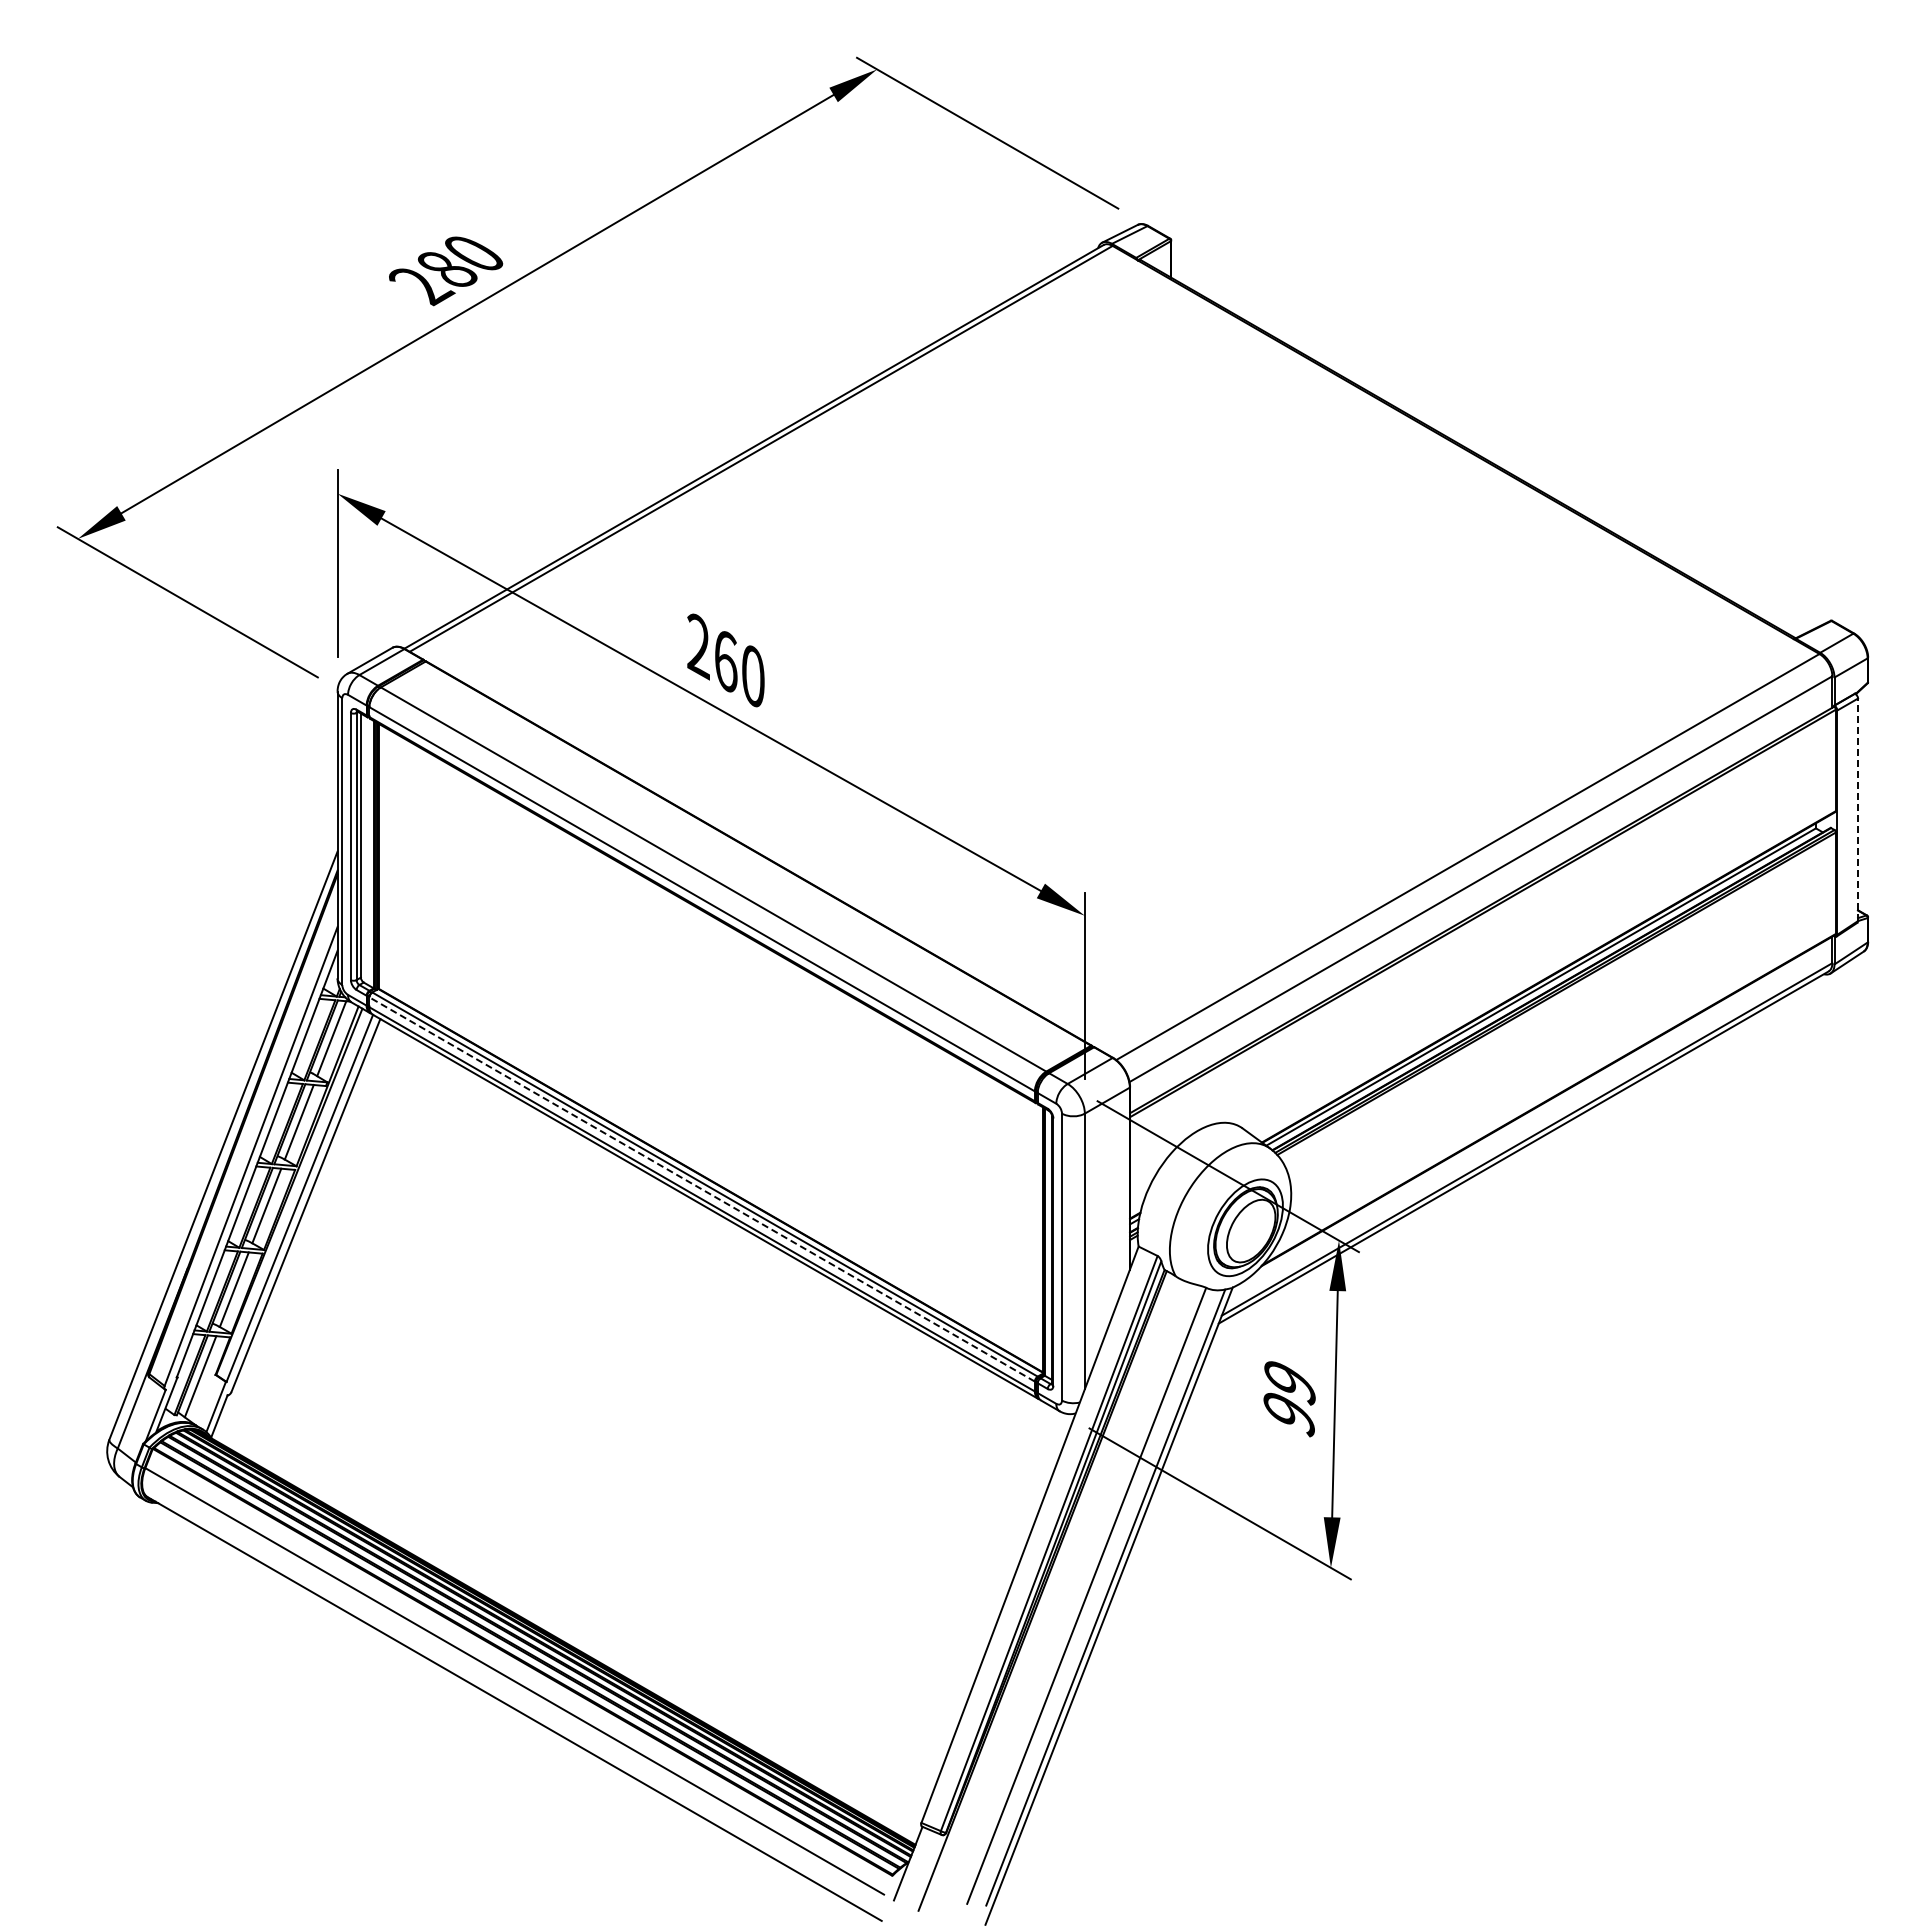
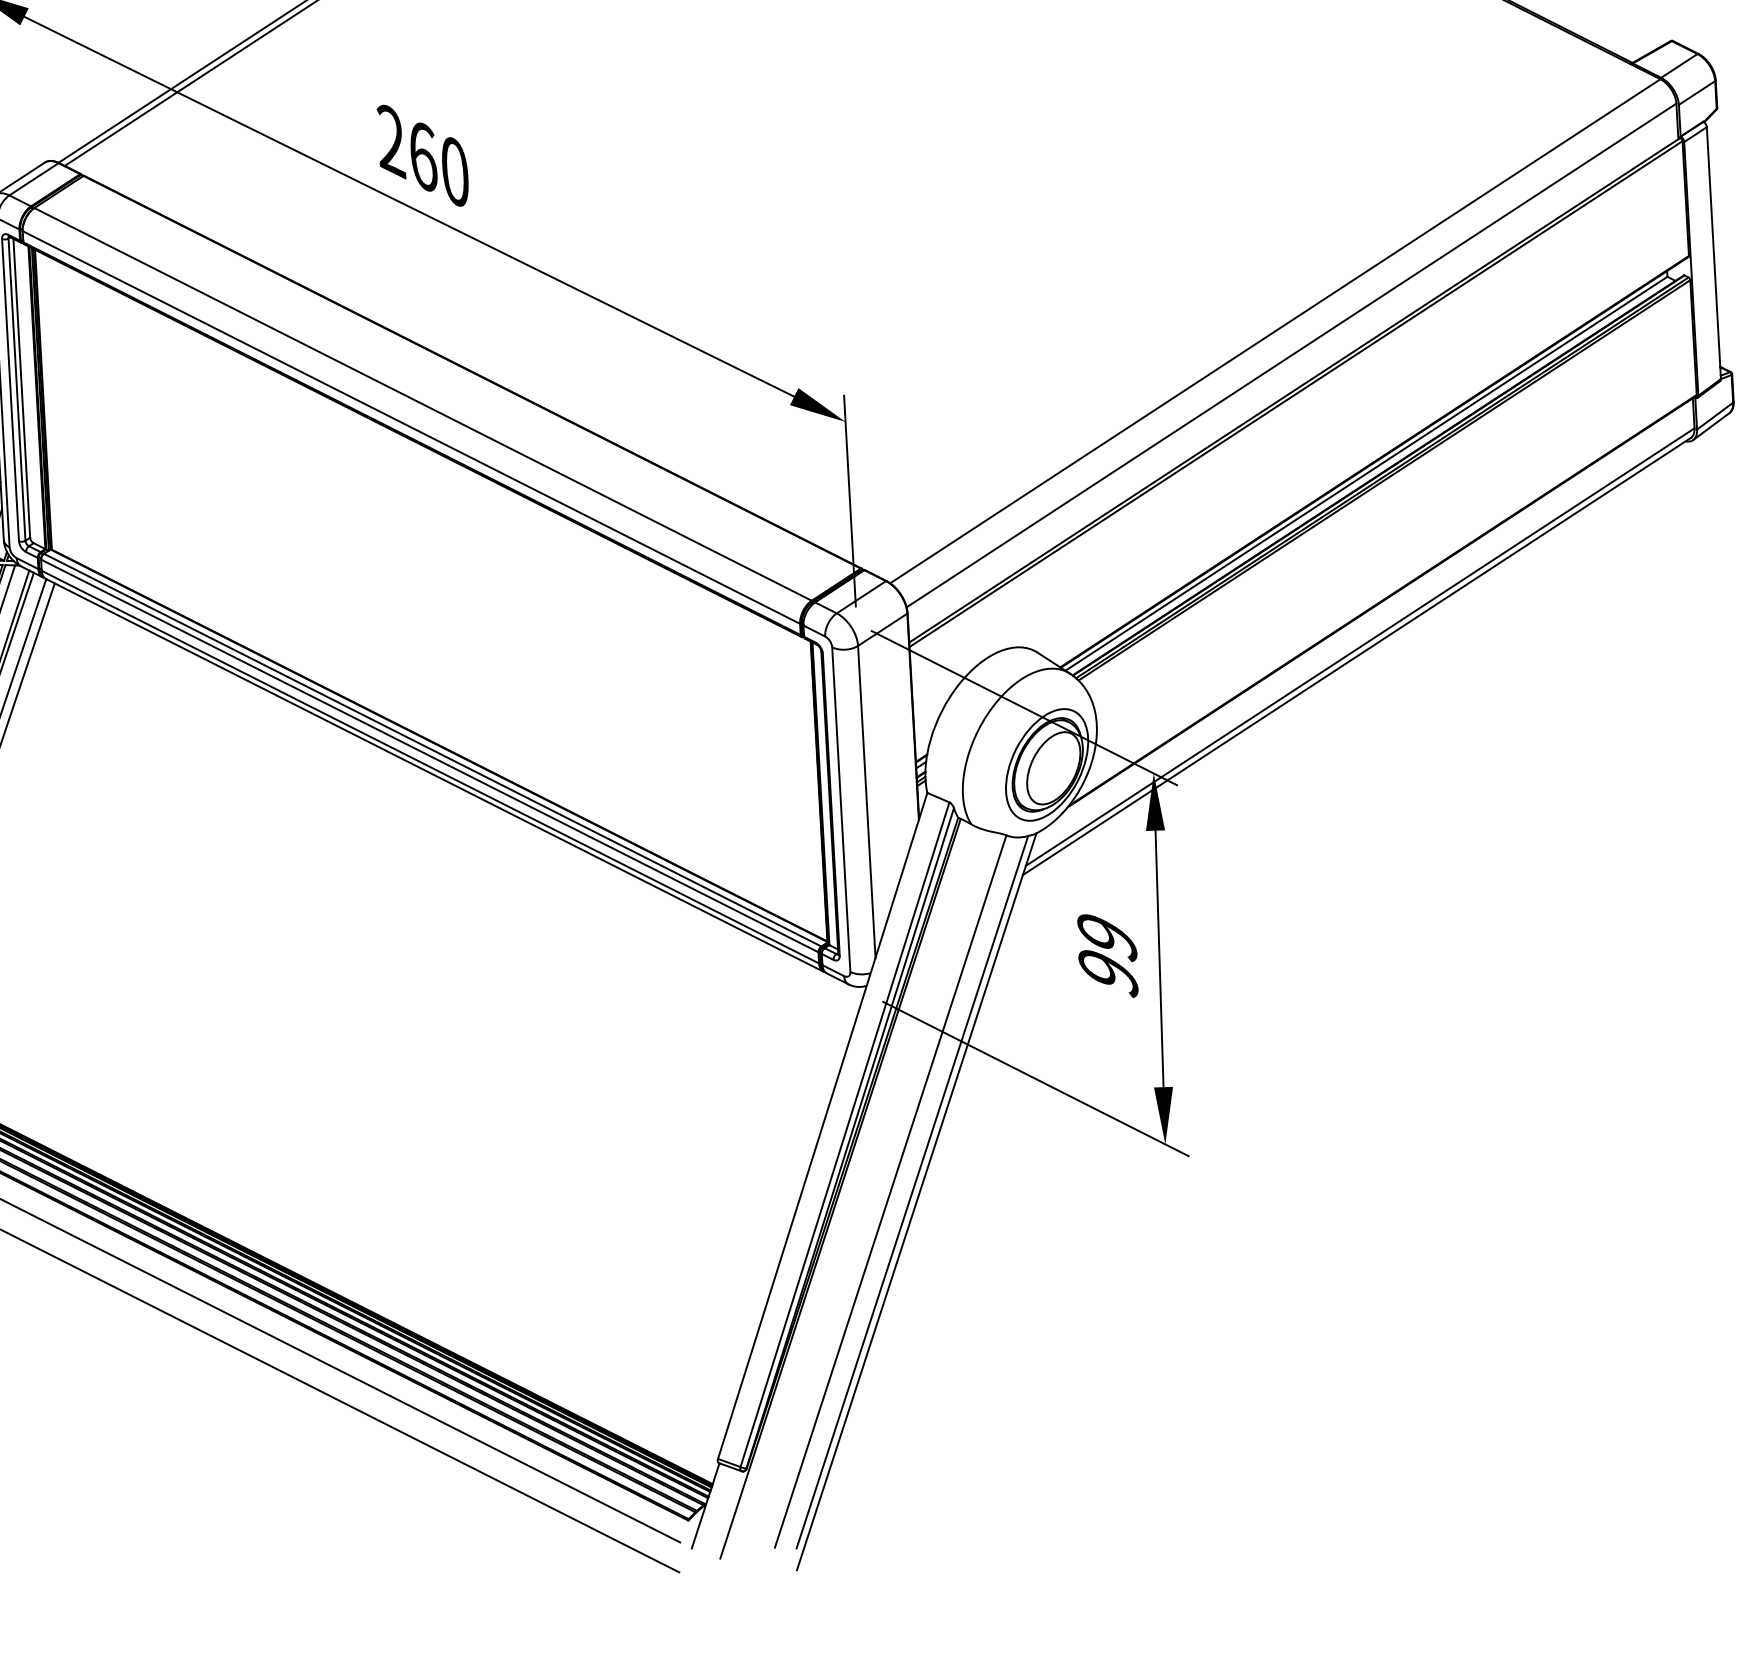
line: (1858, 809) -> (1714, 252), dashed -> solid
line: (701, 1189) -> (429, 756), dashed -> solid

